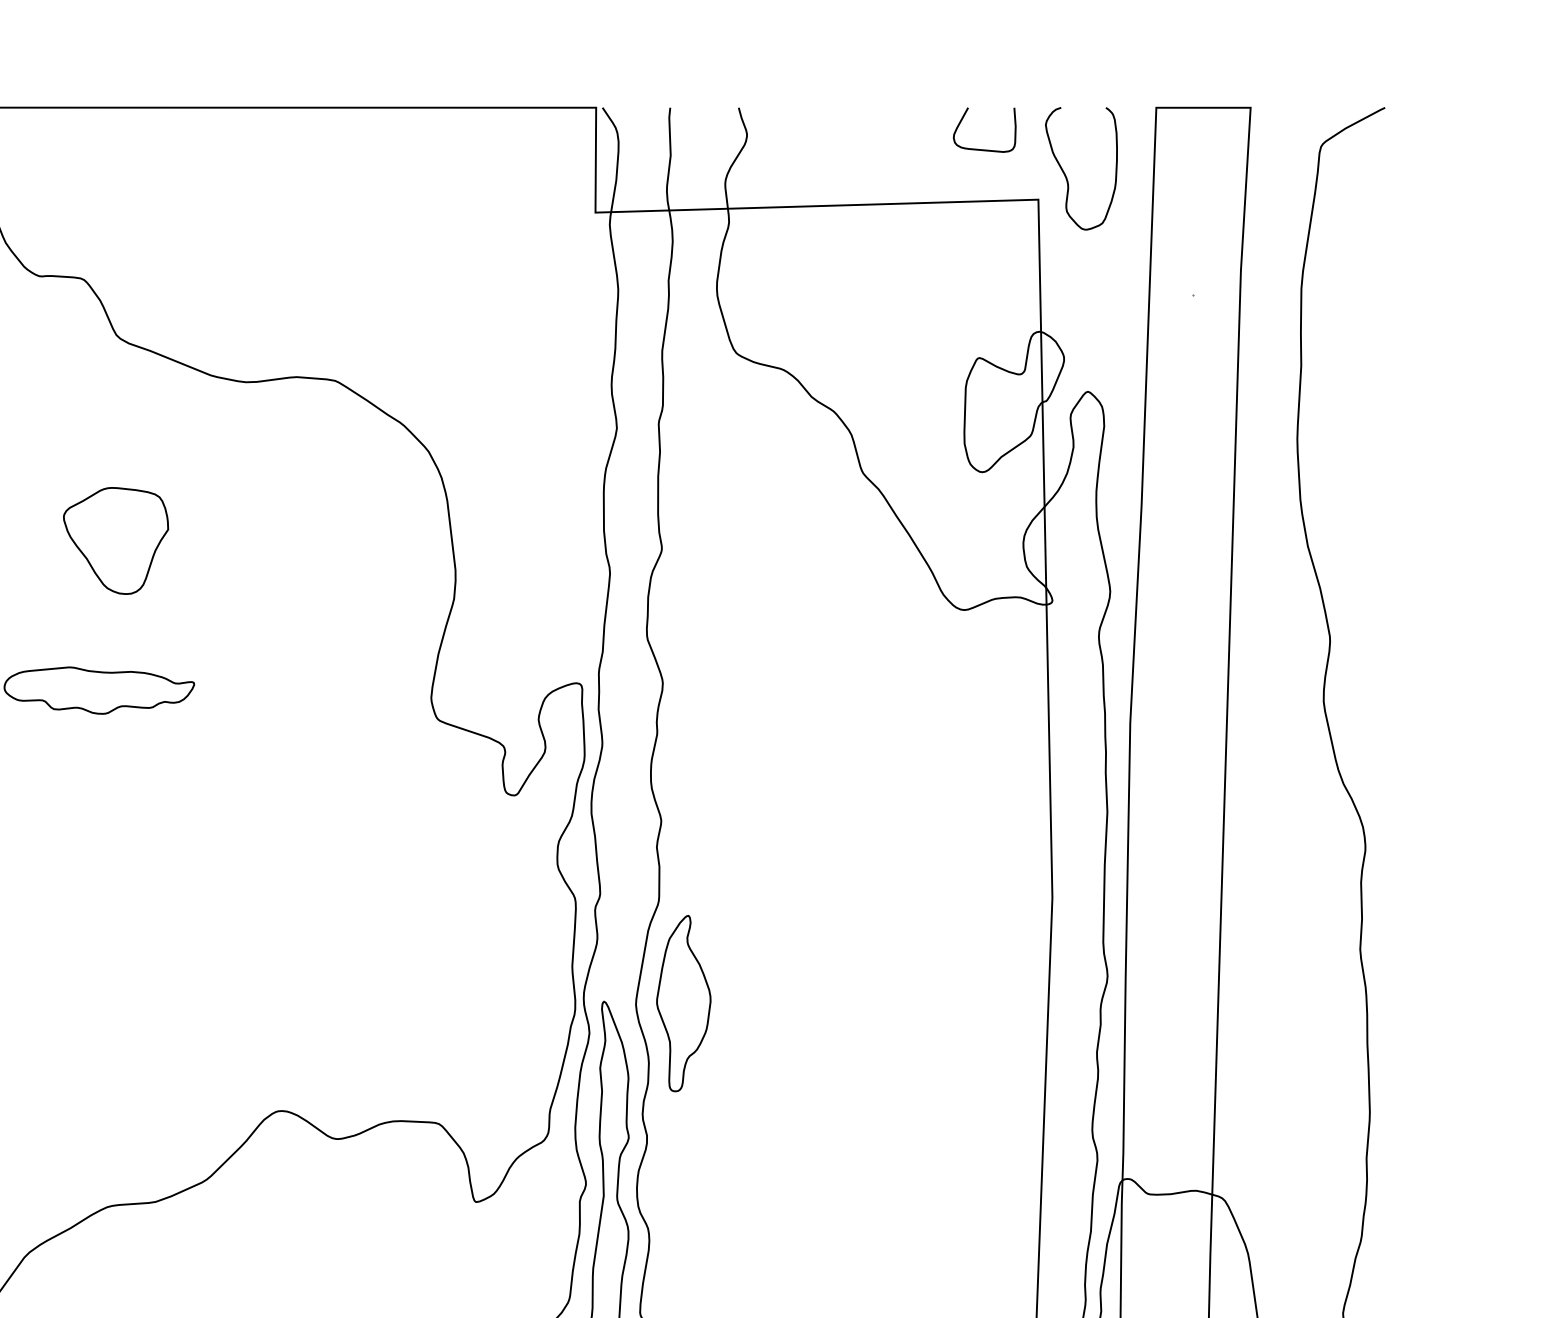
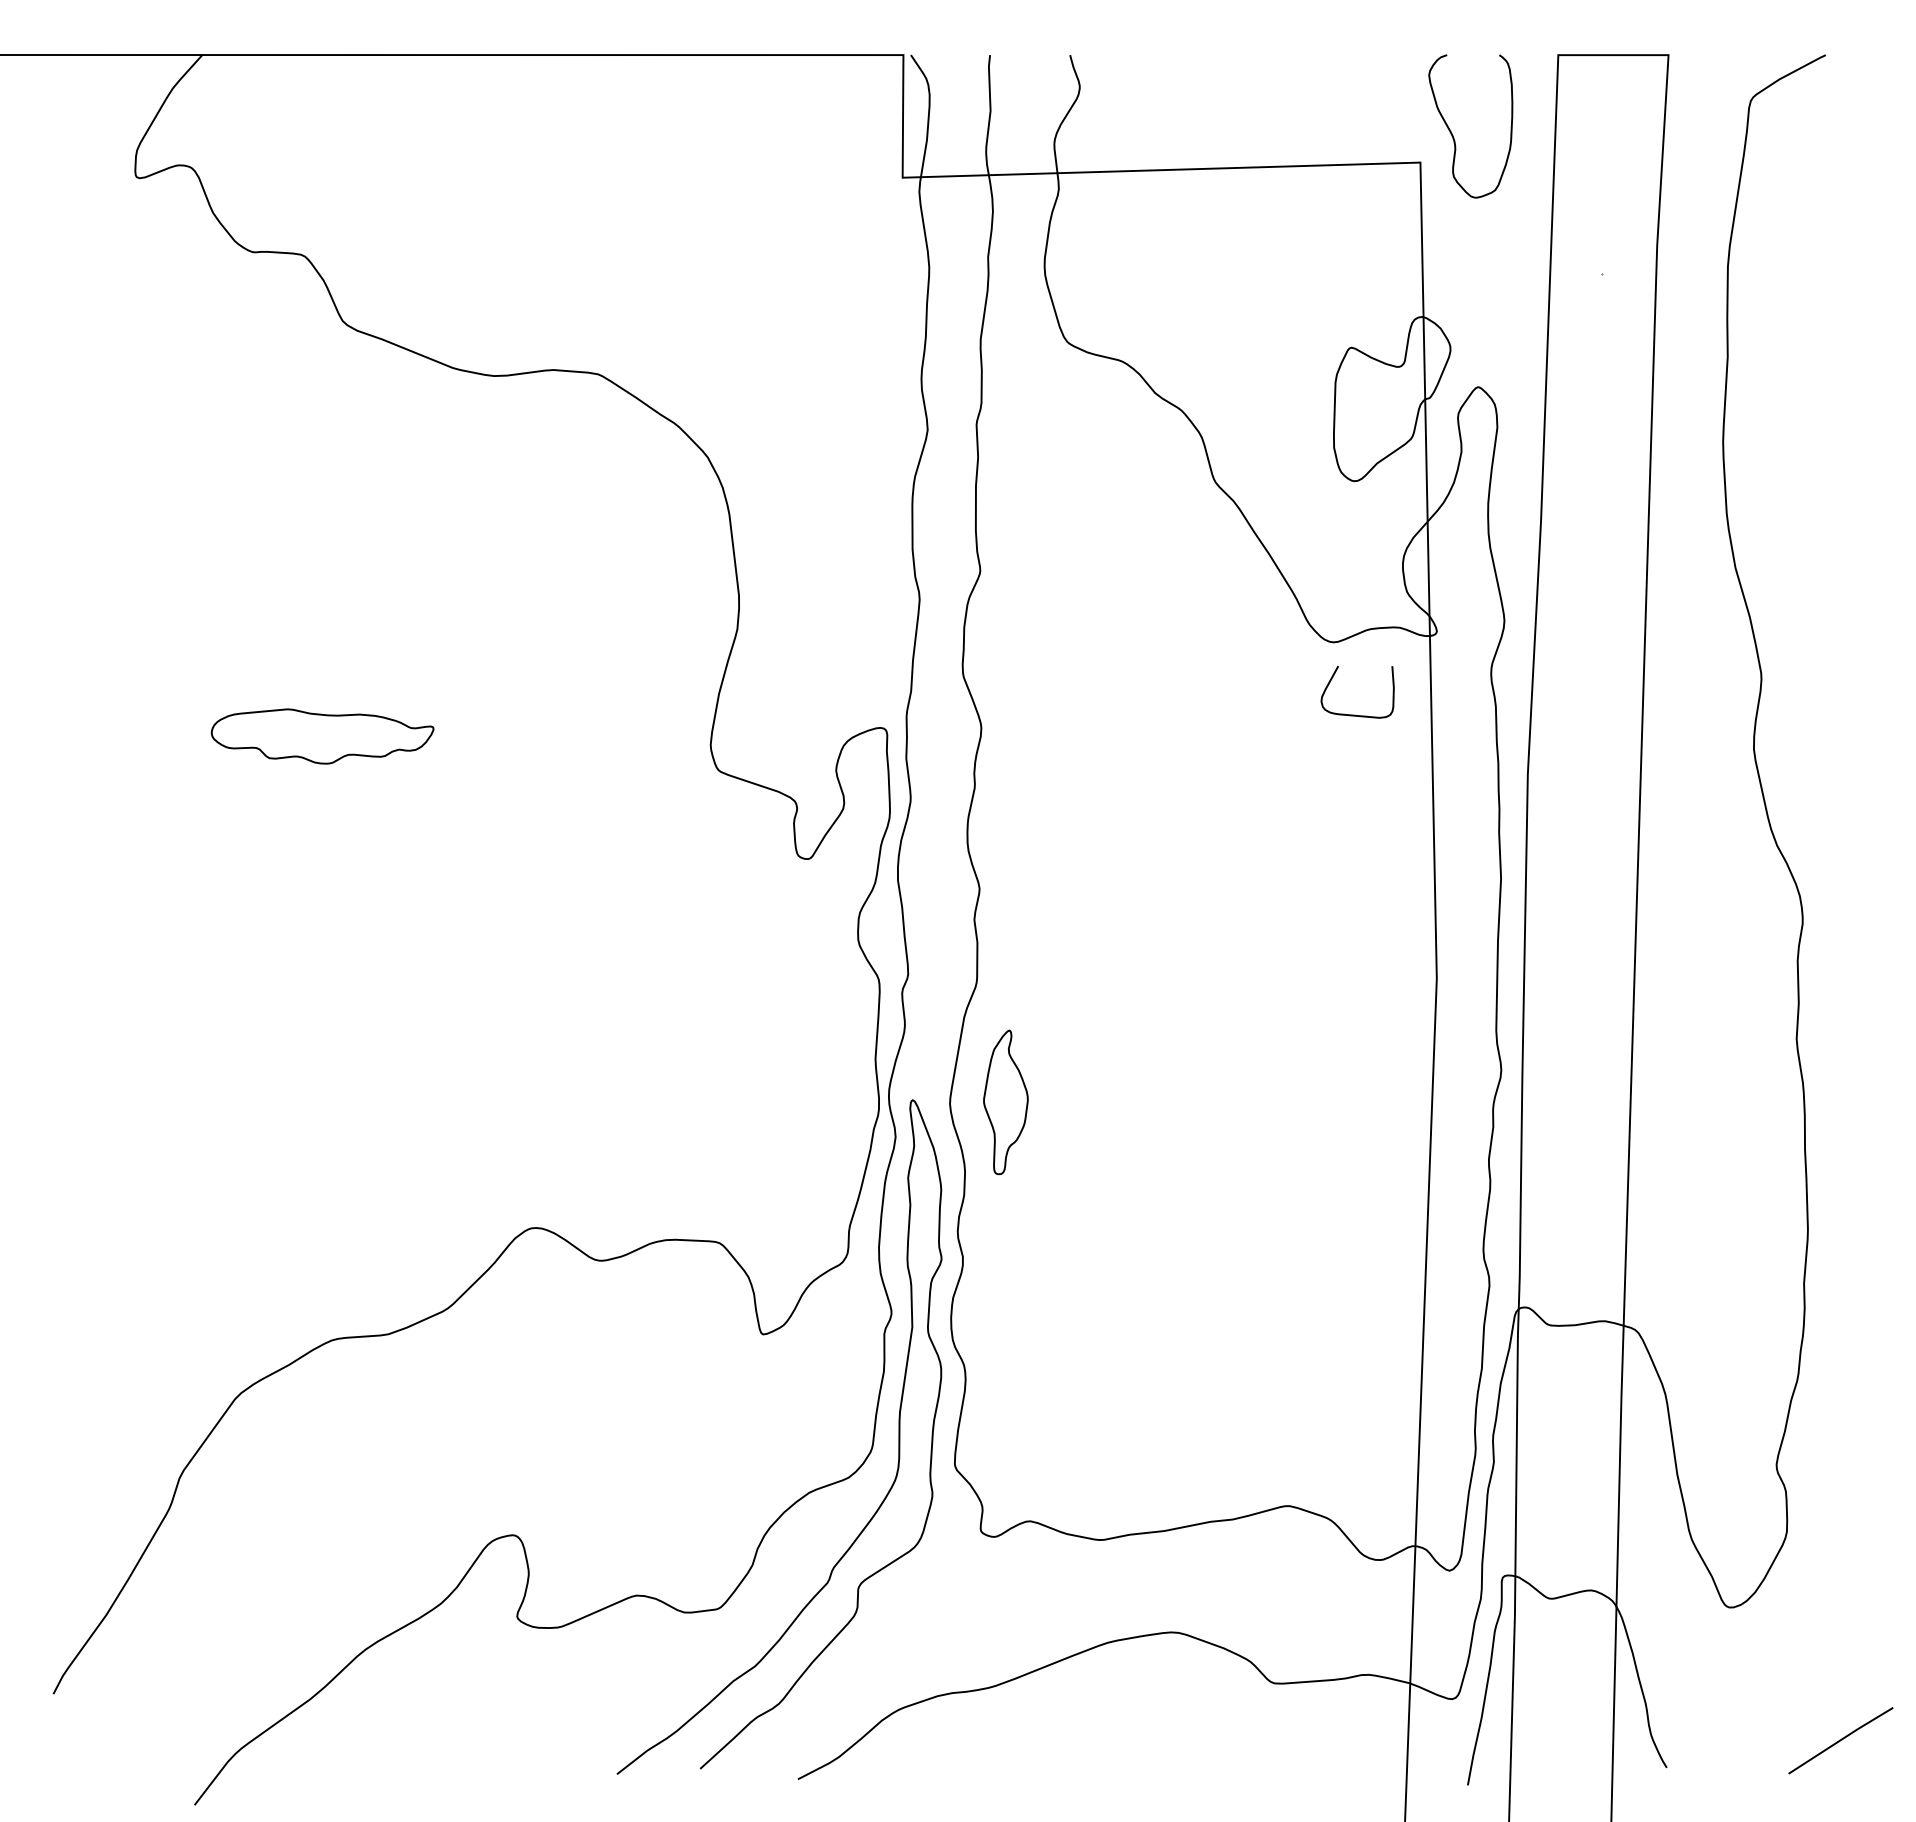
curve: (982, 149) -> (1355, 714), moved
part: (115, 540) -> (341, 561), removed
part: (683, 1003) -> (1005, 1102), size x0.7

